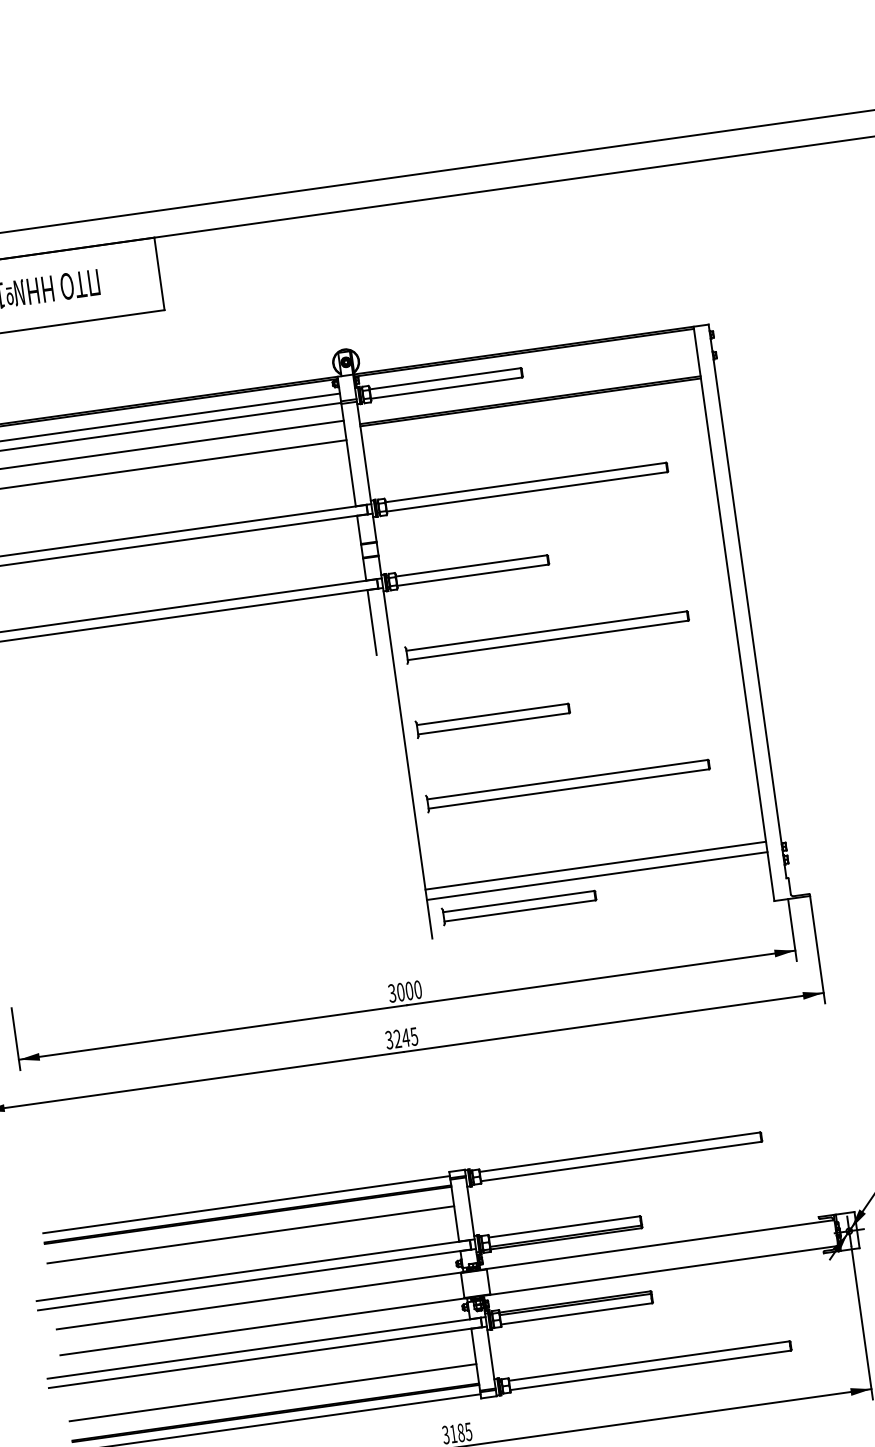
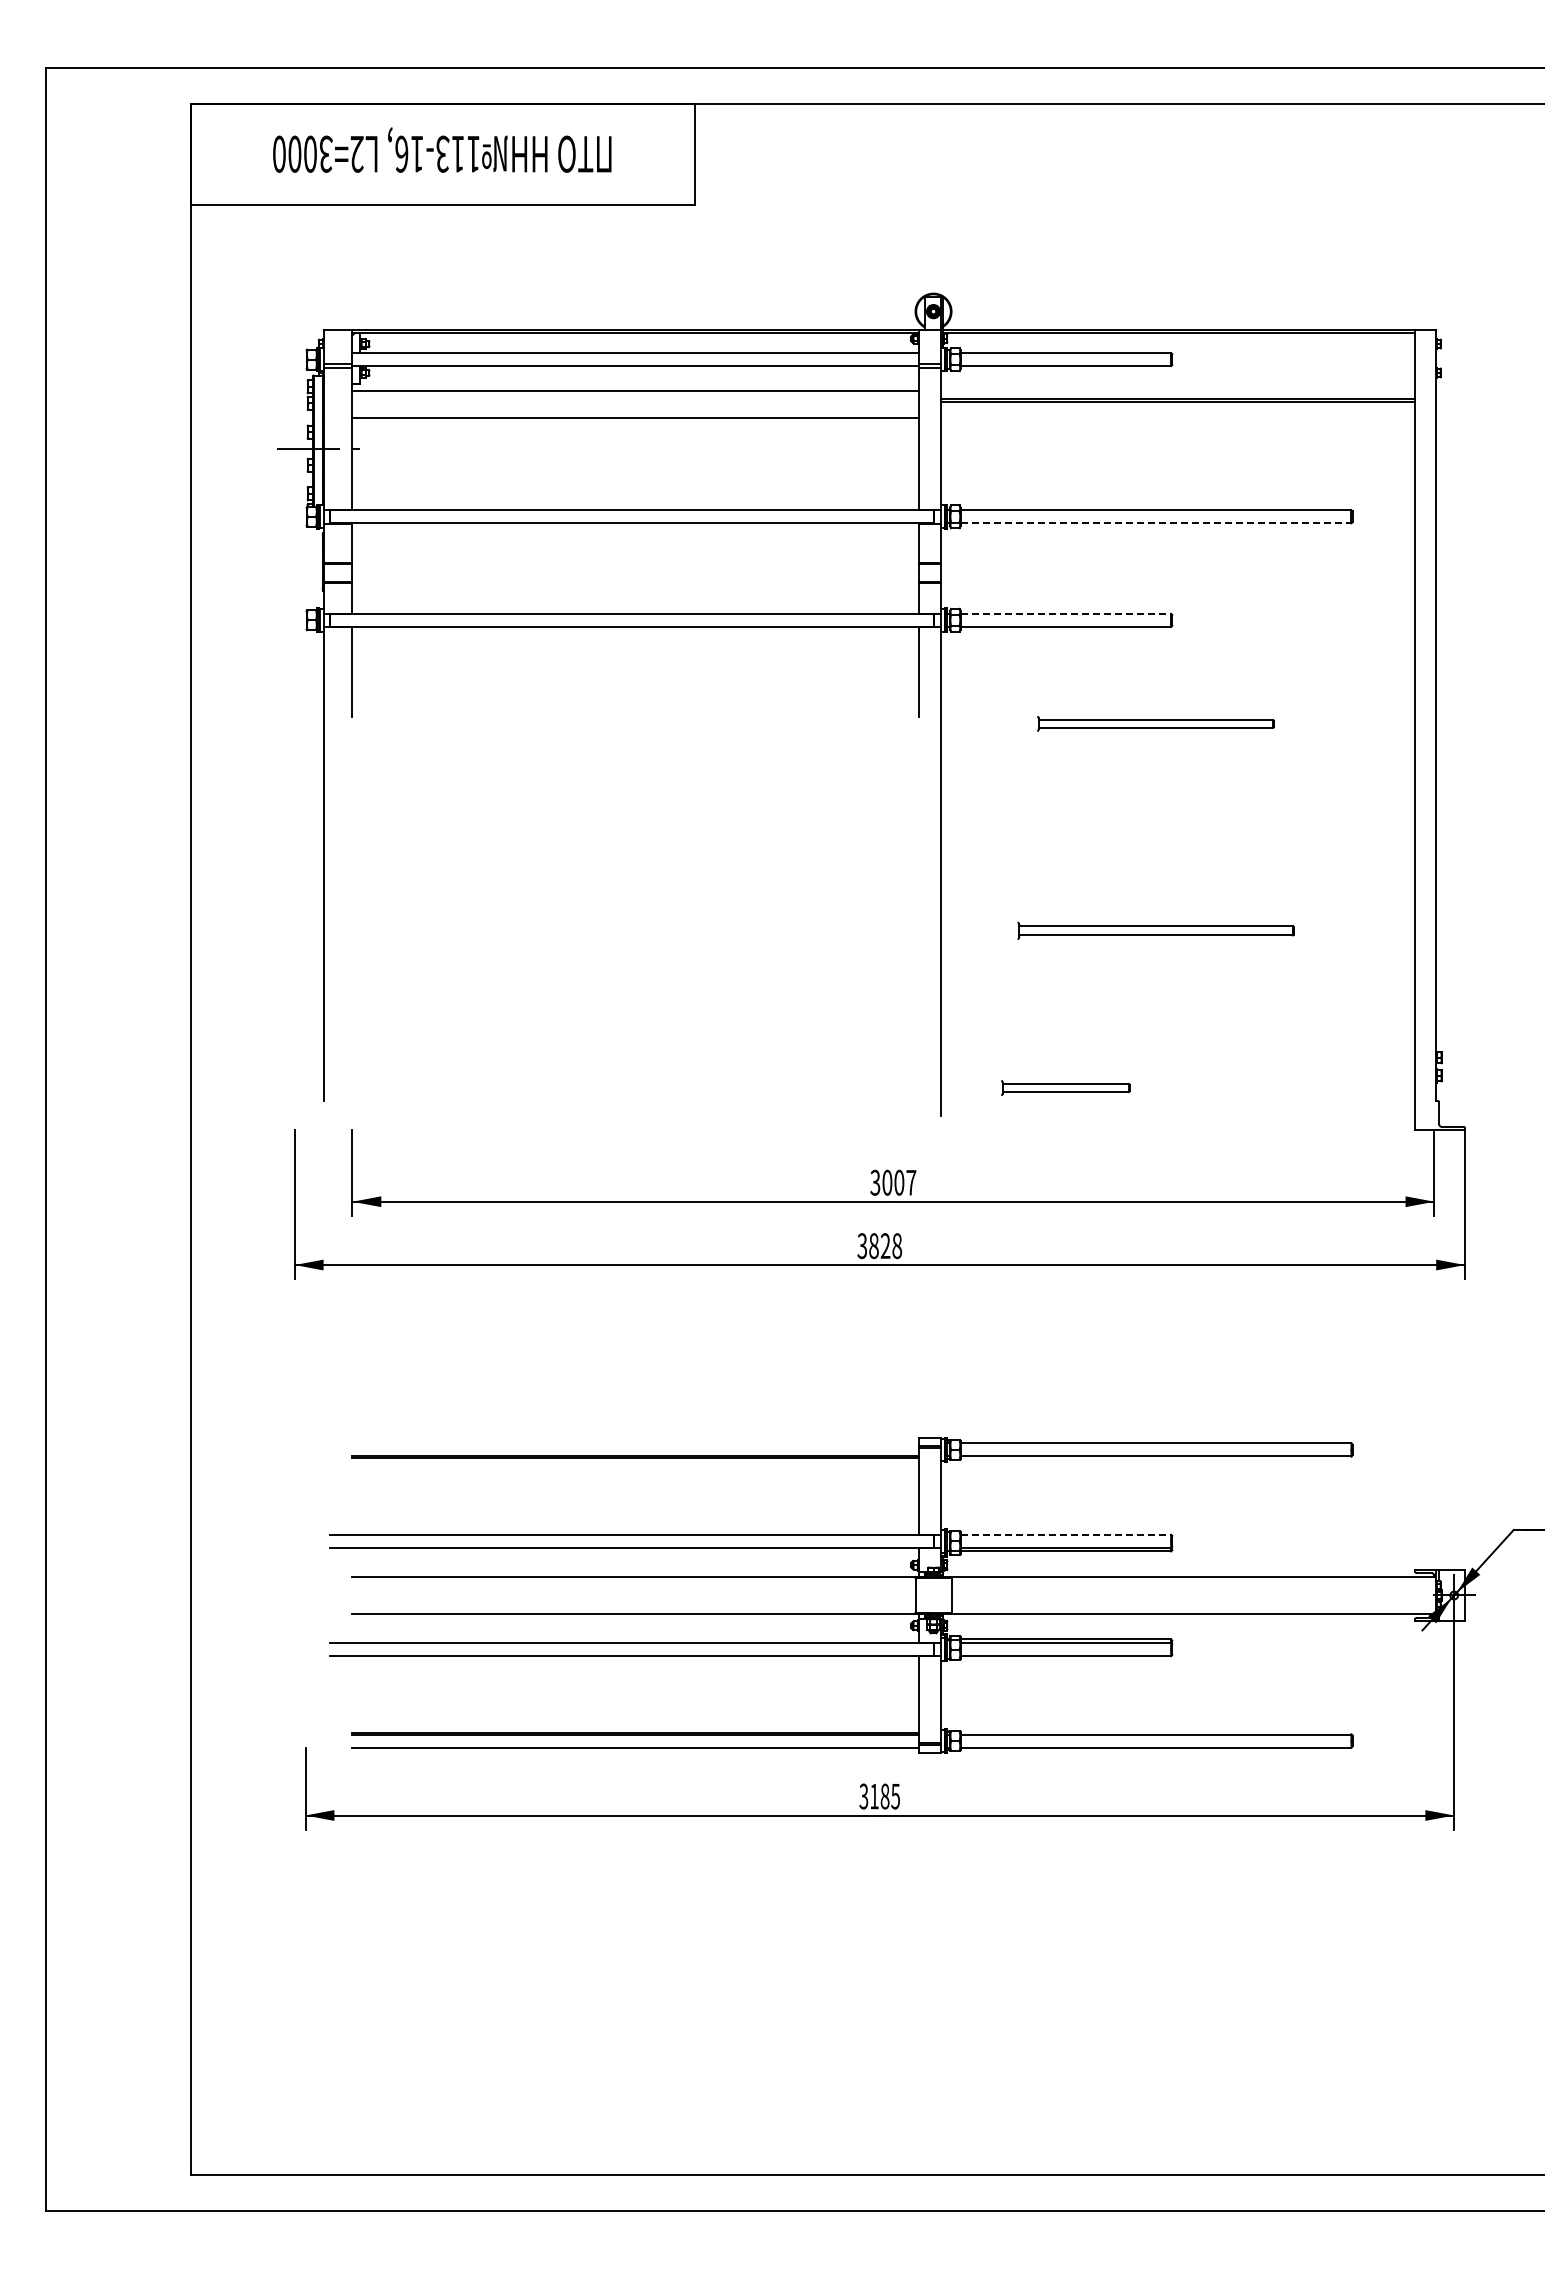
line: (527, 491) -> (1156, 523), solid -> dashed
line: (472, 565) -> (1066, 613), solid -> dashed
part: (546, 635) -> (1155, 723), size x0.6
part: (492, 718) -> (1065, 826), removed
part: (567, 784) -> (1155, 930), size x0.7
line: (595, 865) -> (1177, 1047), removed
line: (596, 875) -> (1177, 1061), removed
part: (519, 905) -> (1065, 1087), size x0.6
text: (418, 989) -> (911, 1182), 3000 -> 3007
text: (405, 1038) -> (885, 1246), 3245 -> 3828
line: (246, 1204) -> (635, 1443), removed
line: (564, 1226) -> (1066, 1534), solid -> dashed
line: (250, 1234) -> (635, 1485), removed
line: (272, 1392) -> (635, 1705), removed

